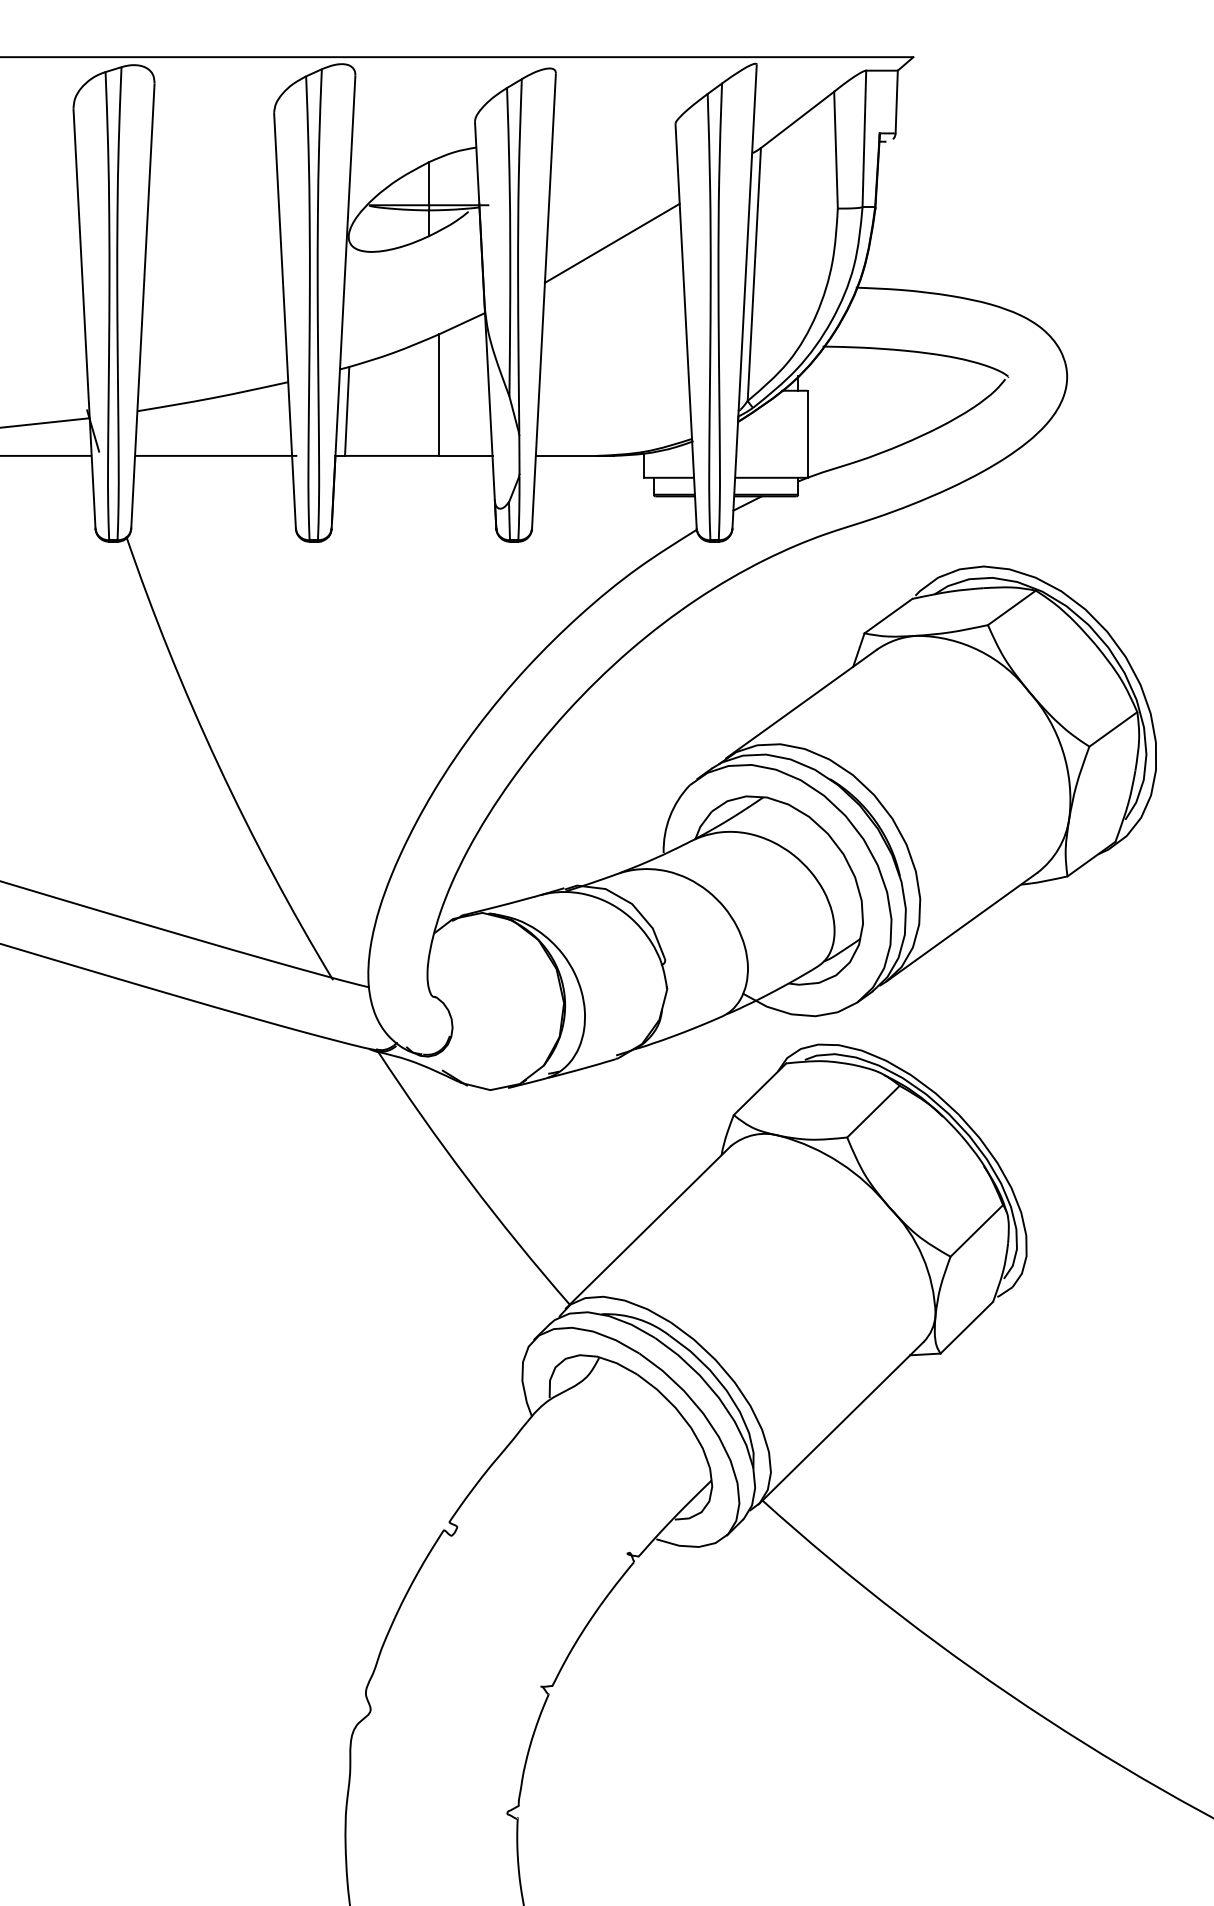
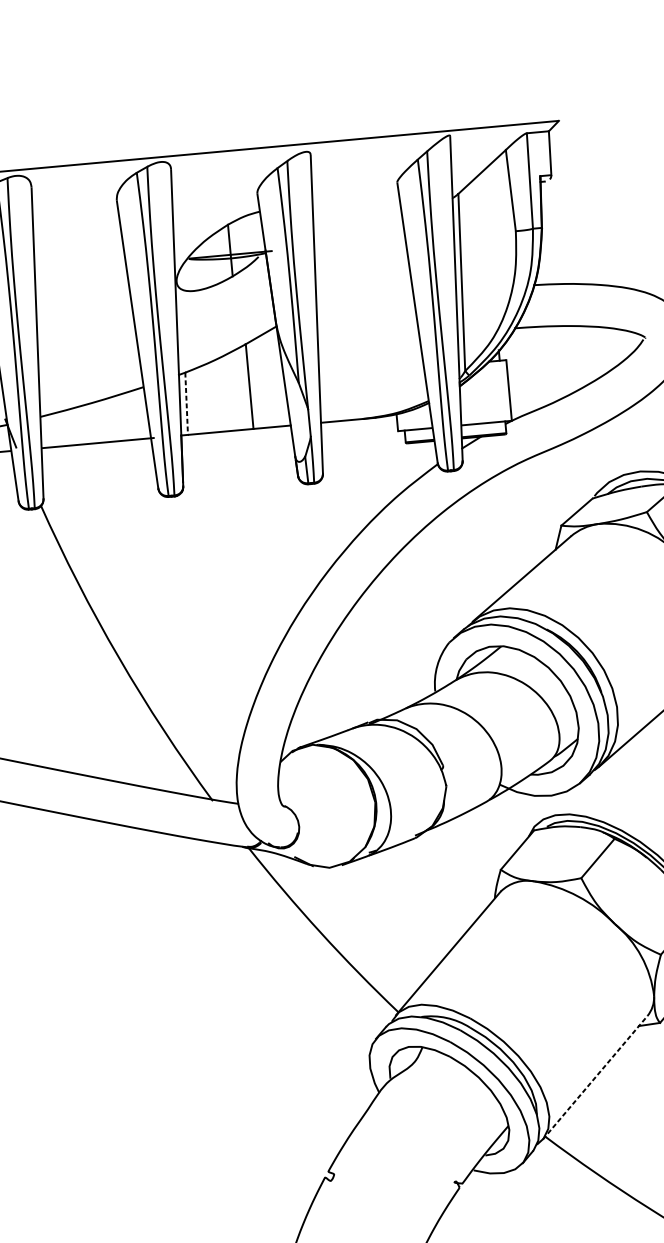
line: (611, 242) -> (360, 269), removed
line: (347, 411) -> (186, 403), solid -> dashed
line: (841, 1423) -> (595, 1077), solid -> dashed

